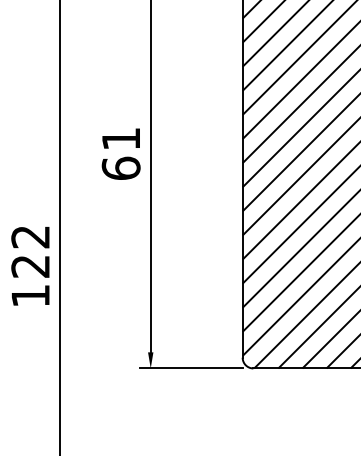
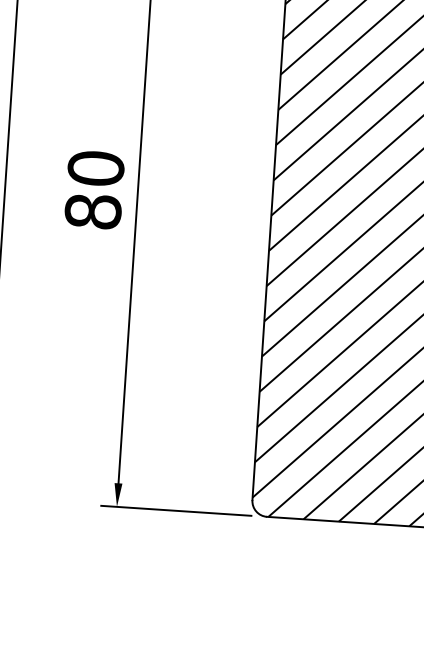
text: (120, 153) -> (93, 189), 61 -> 80

